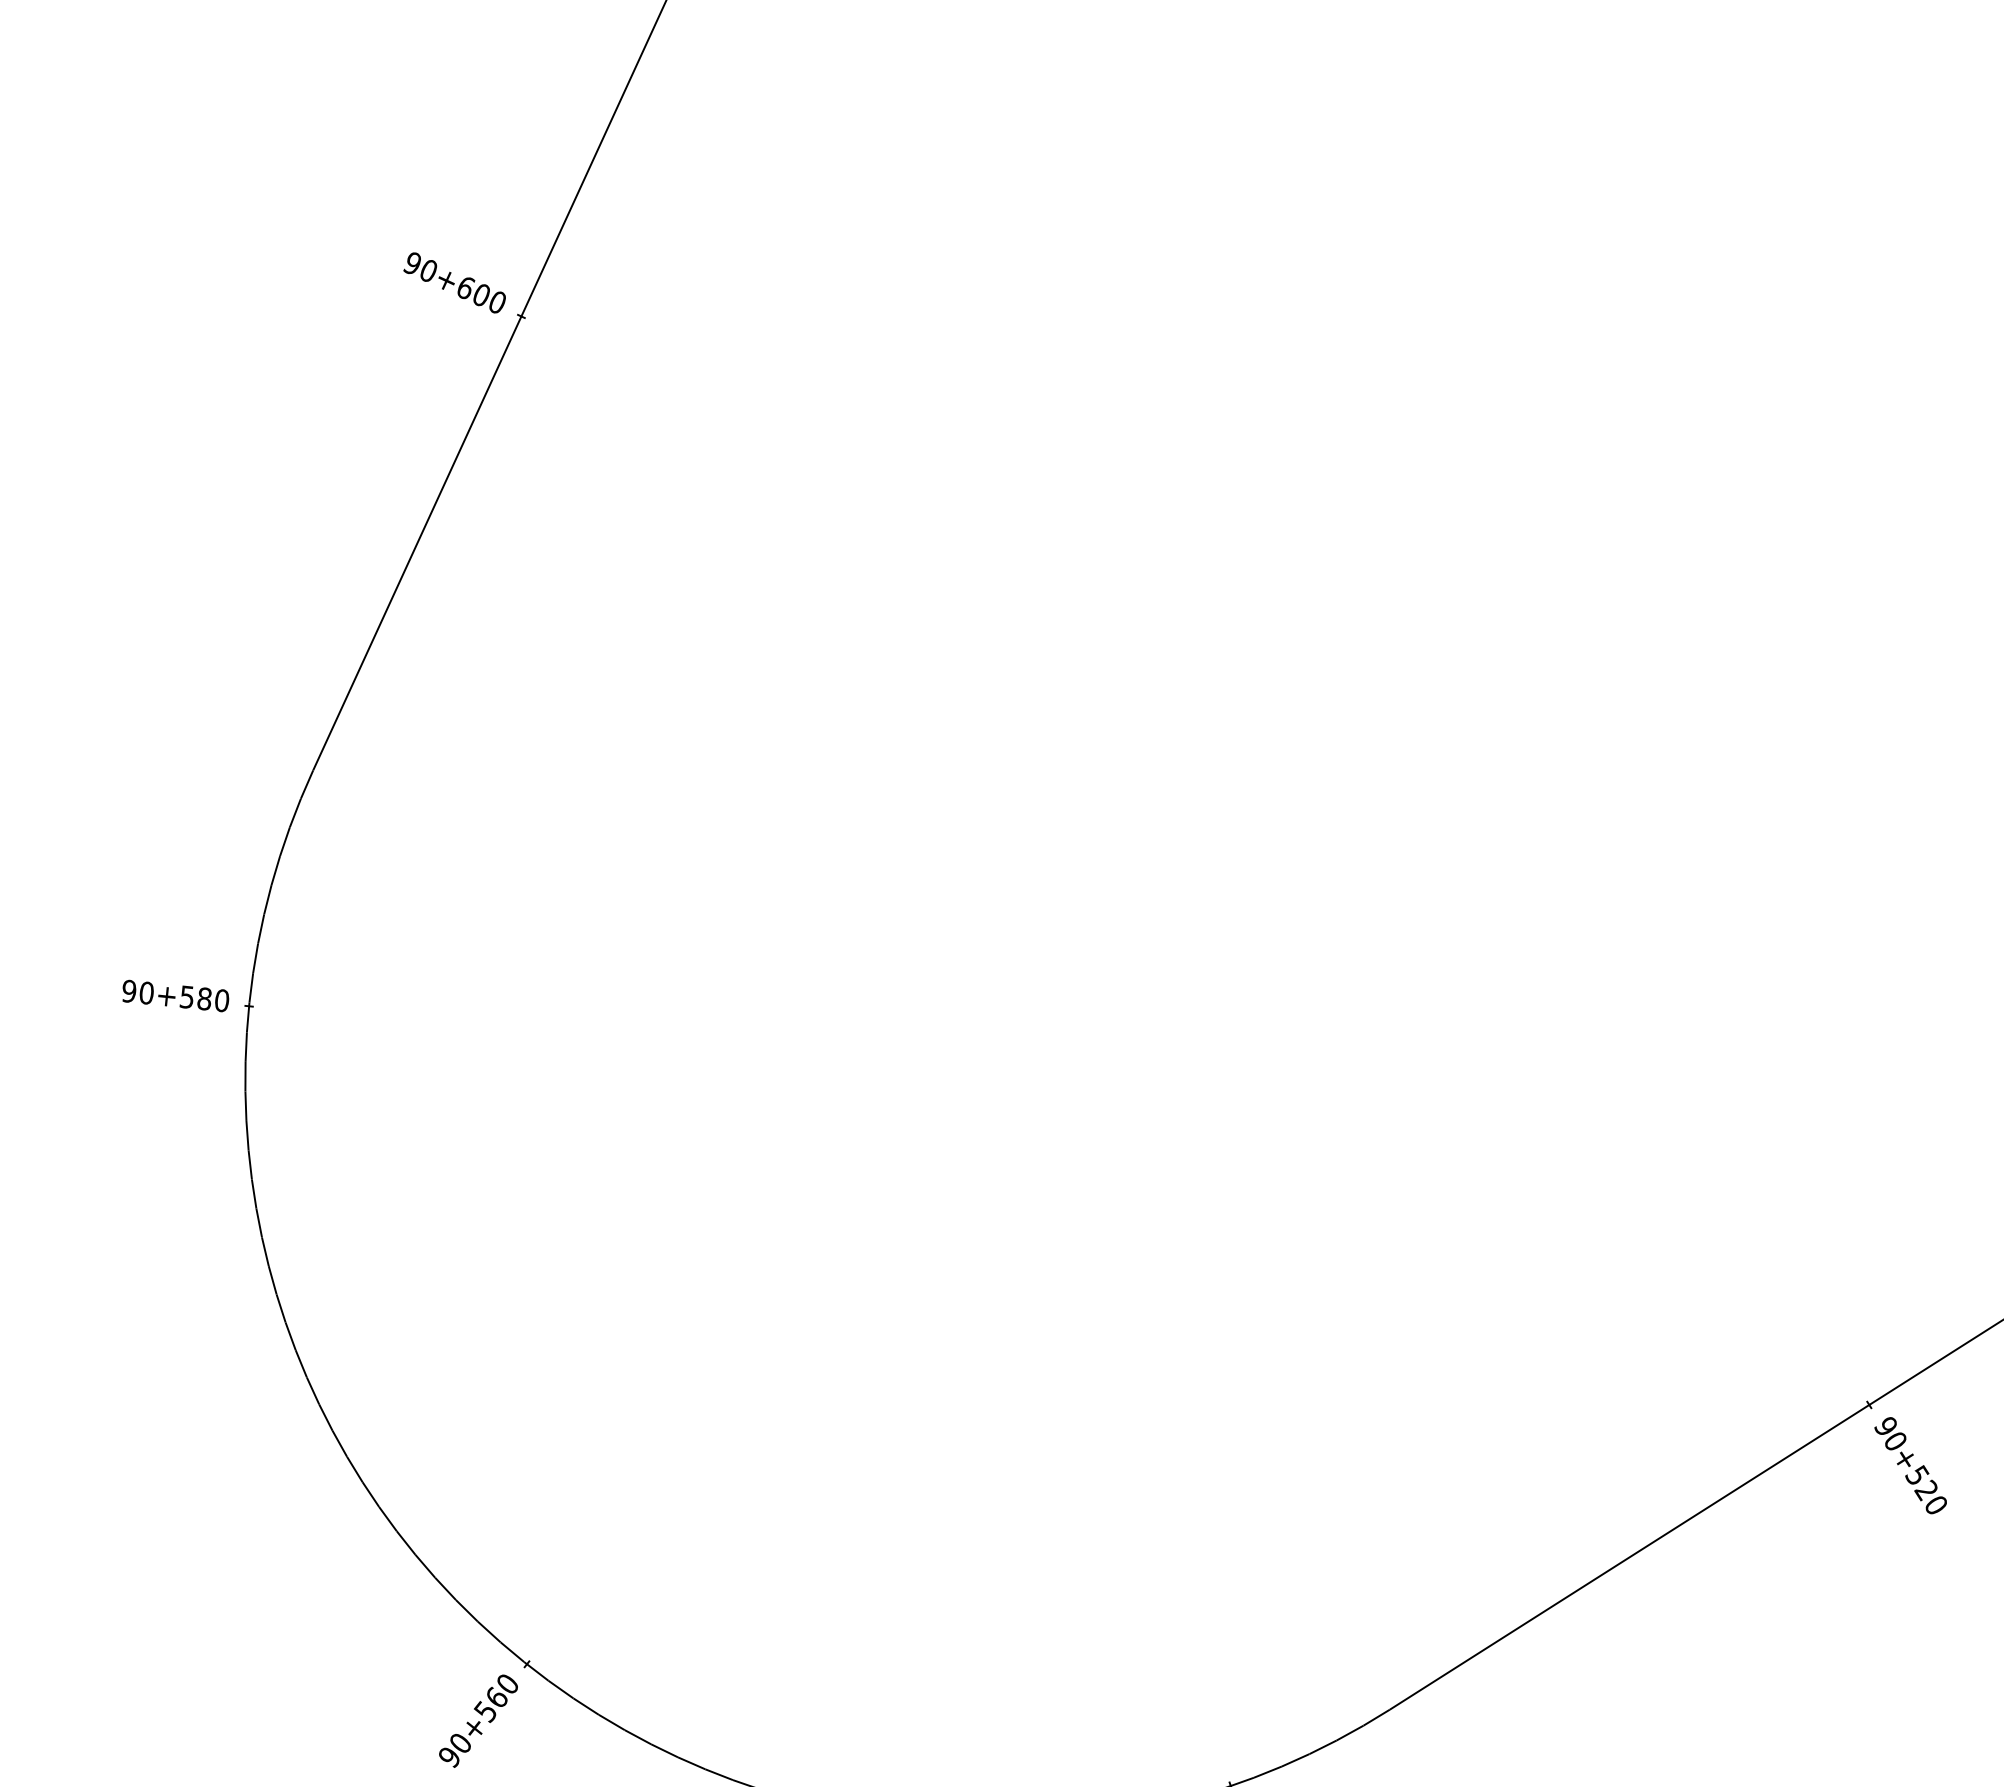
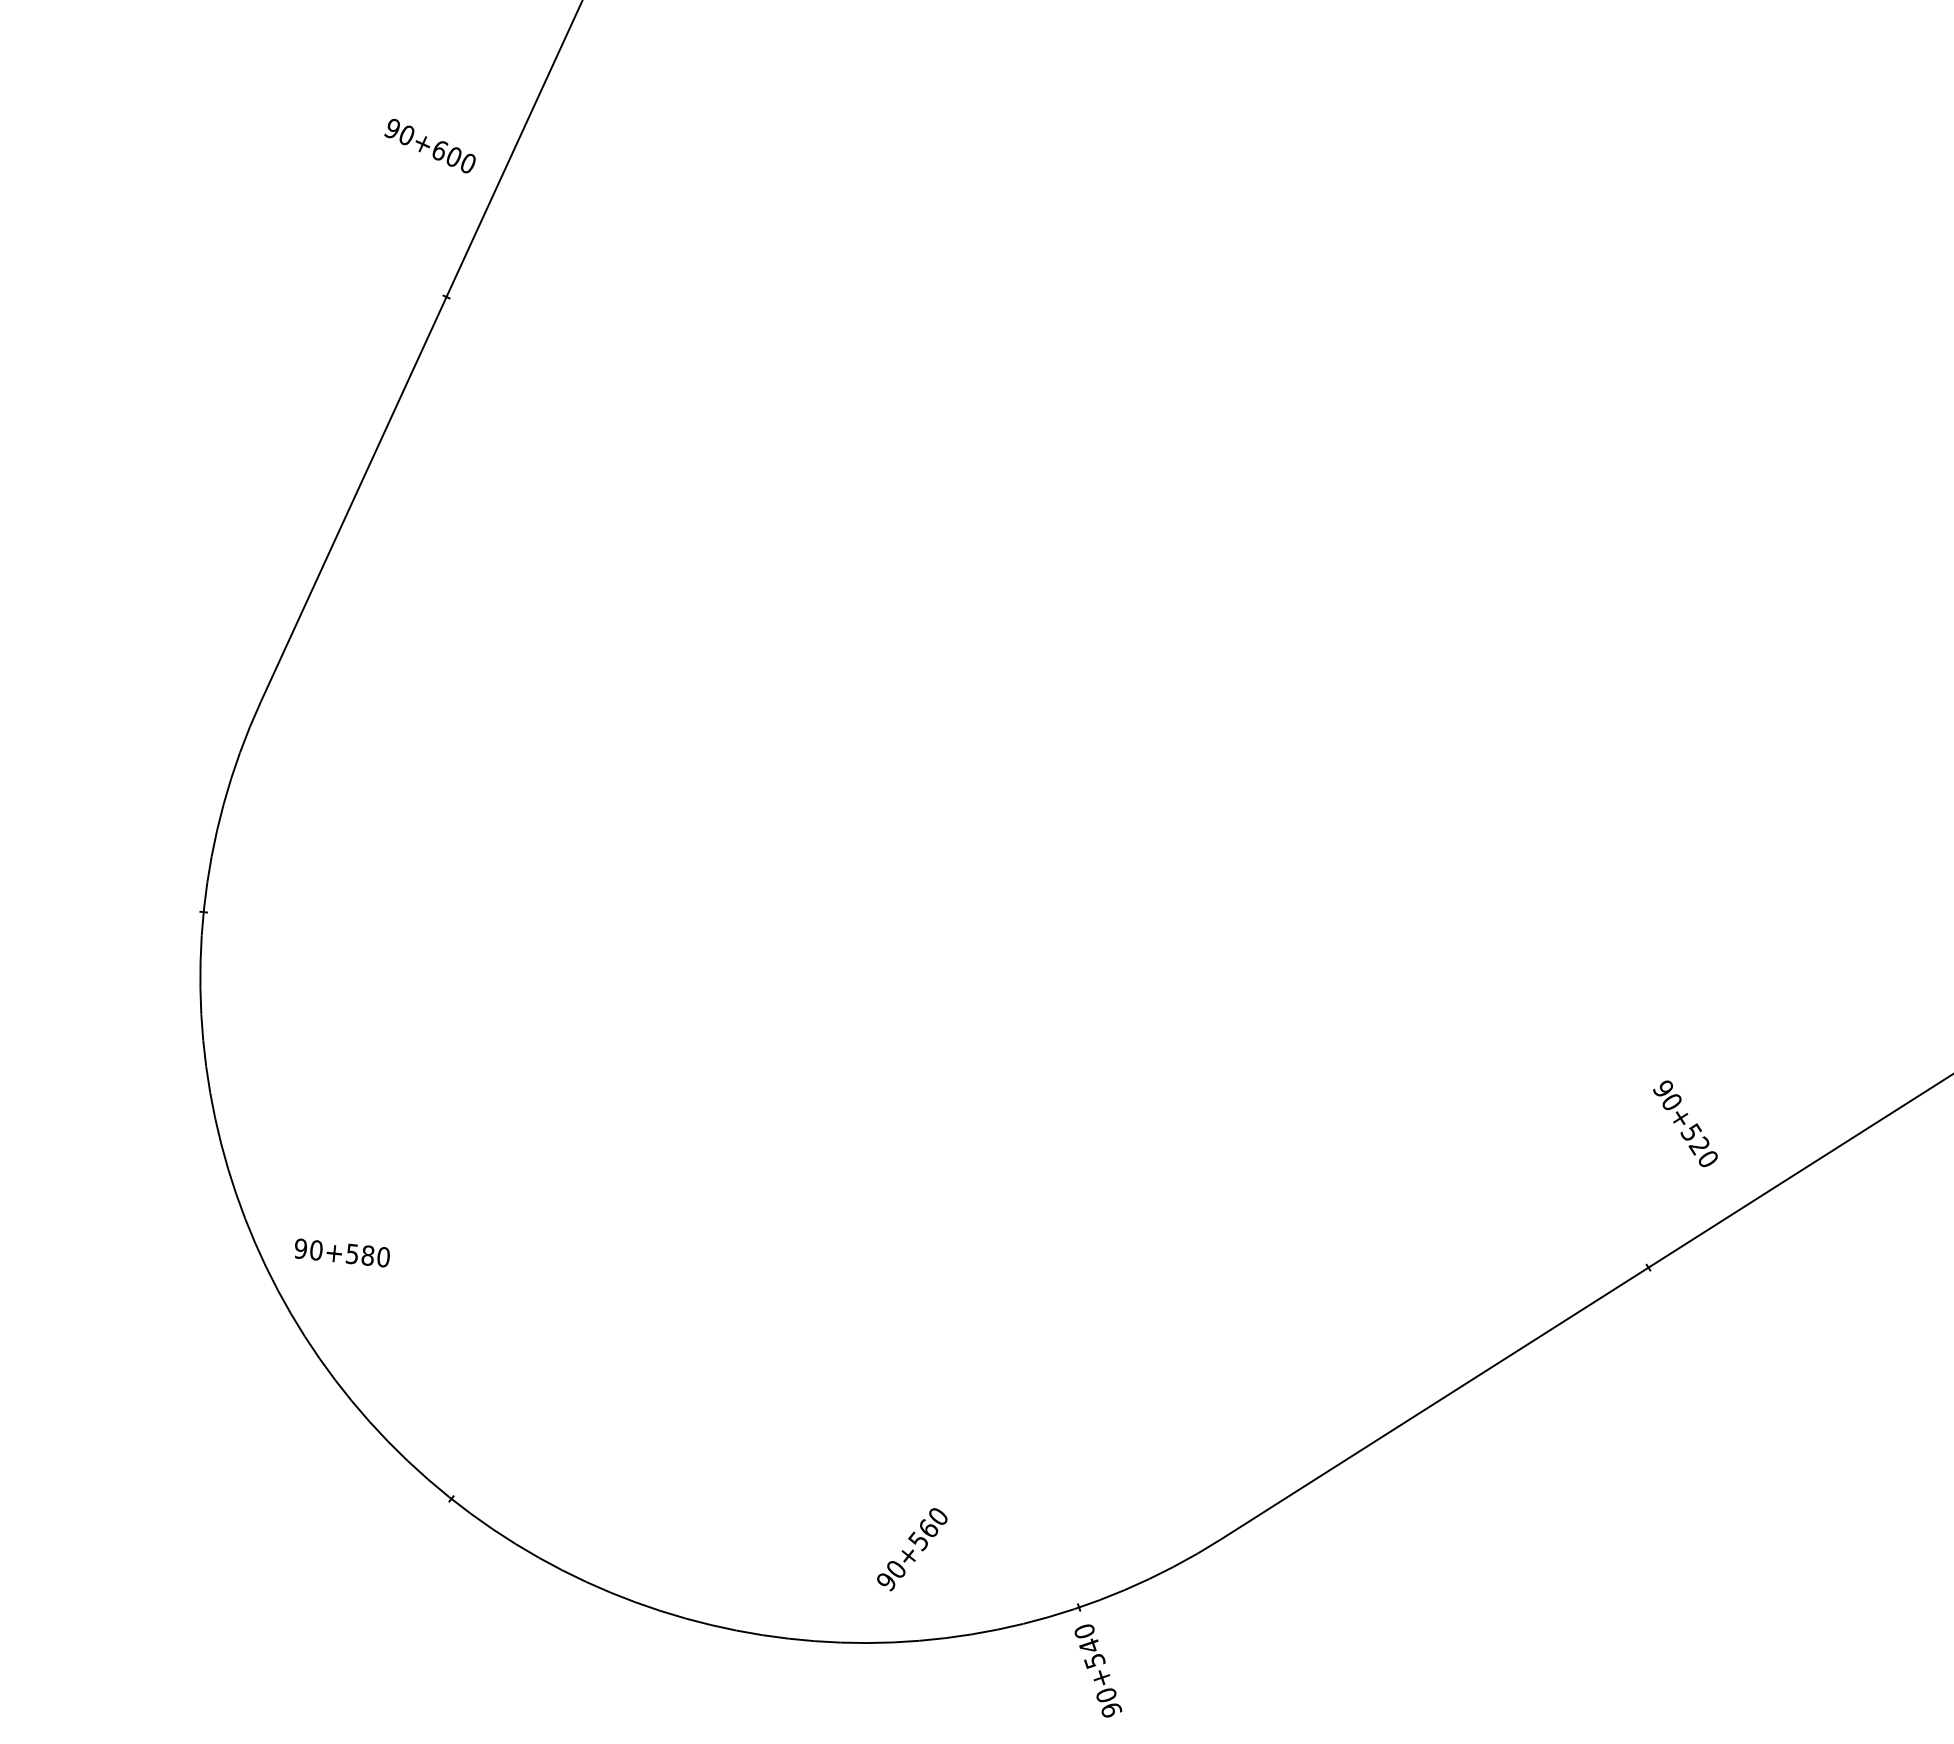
text: (454, 283) -> (429, 146), moved
text: (175, 995) -> (342, 1252), moved
text: (1910, 1465) -> (1685, 1123), moved
text: (478, 1721) -> (912, 1549), moved

